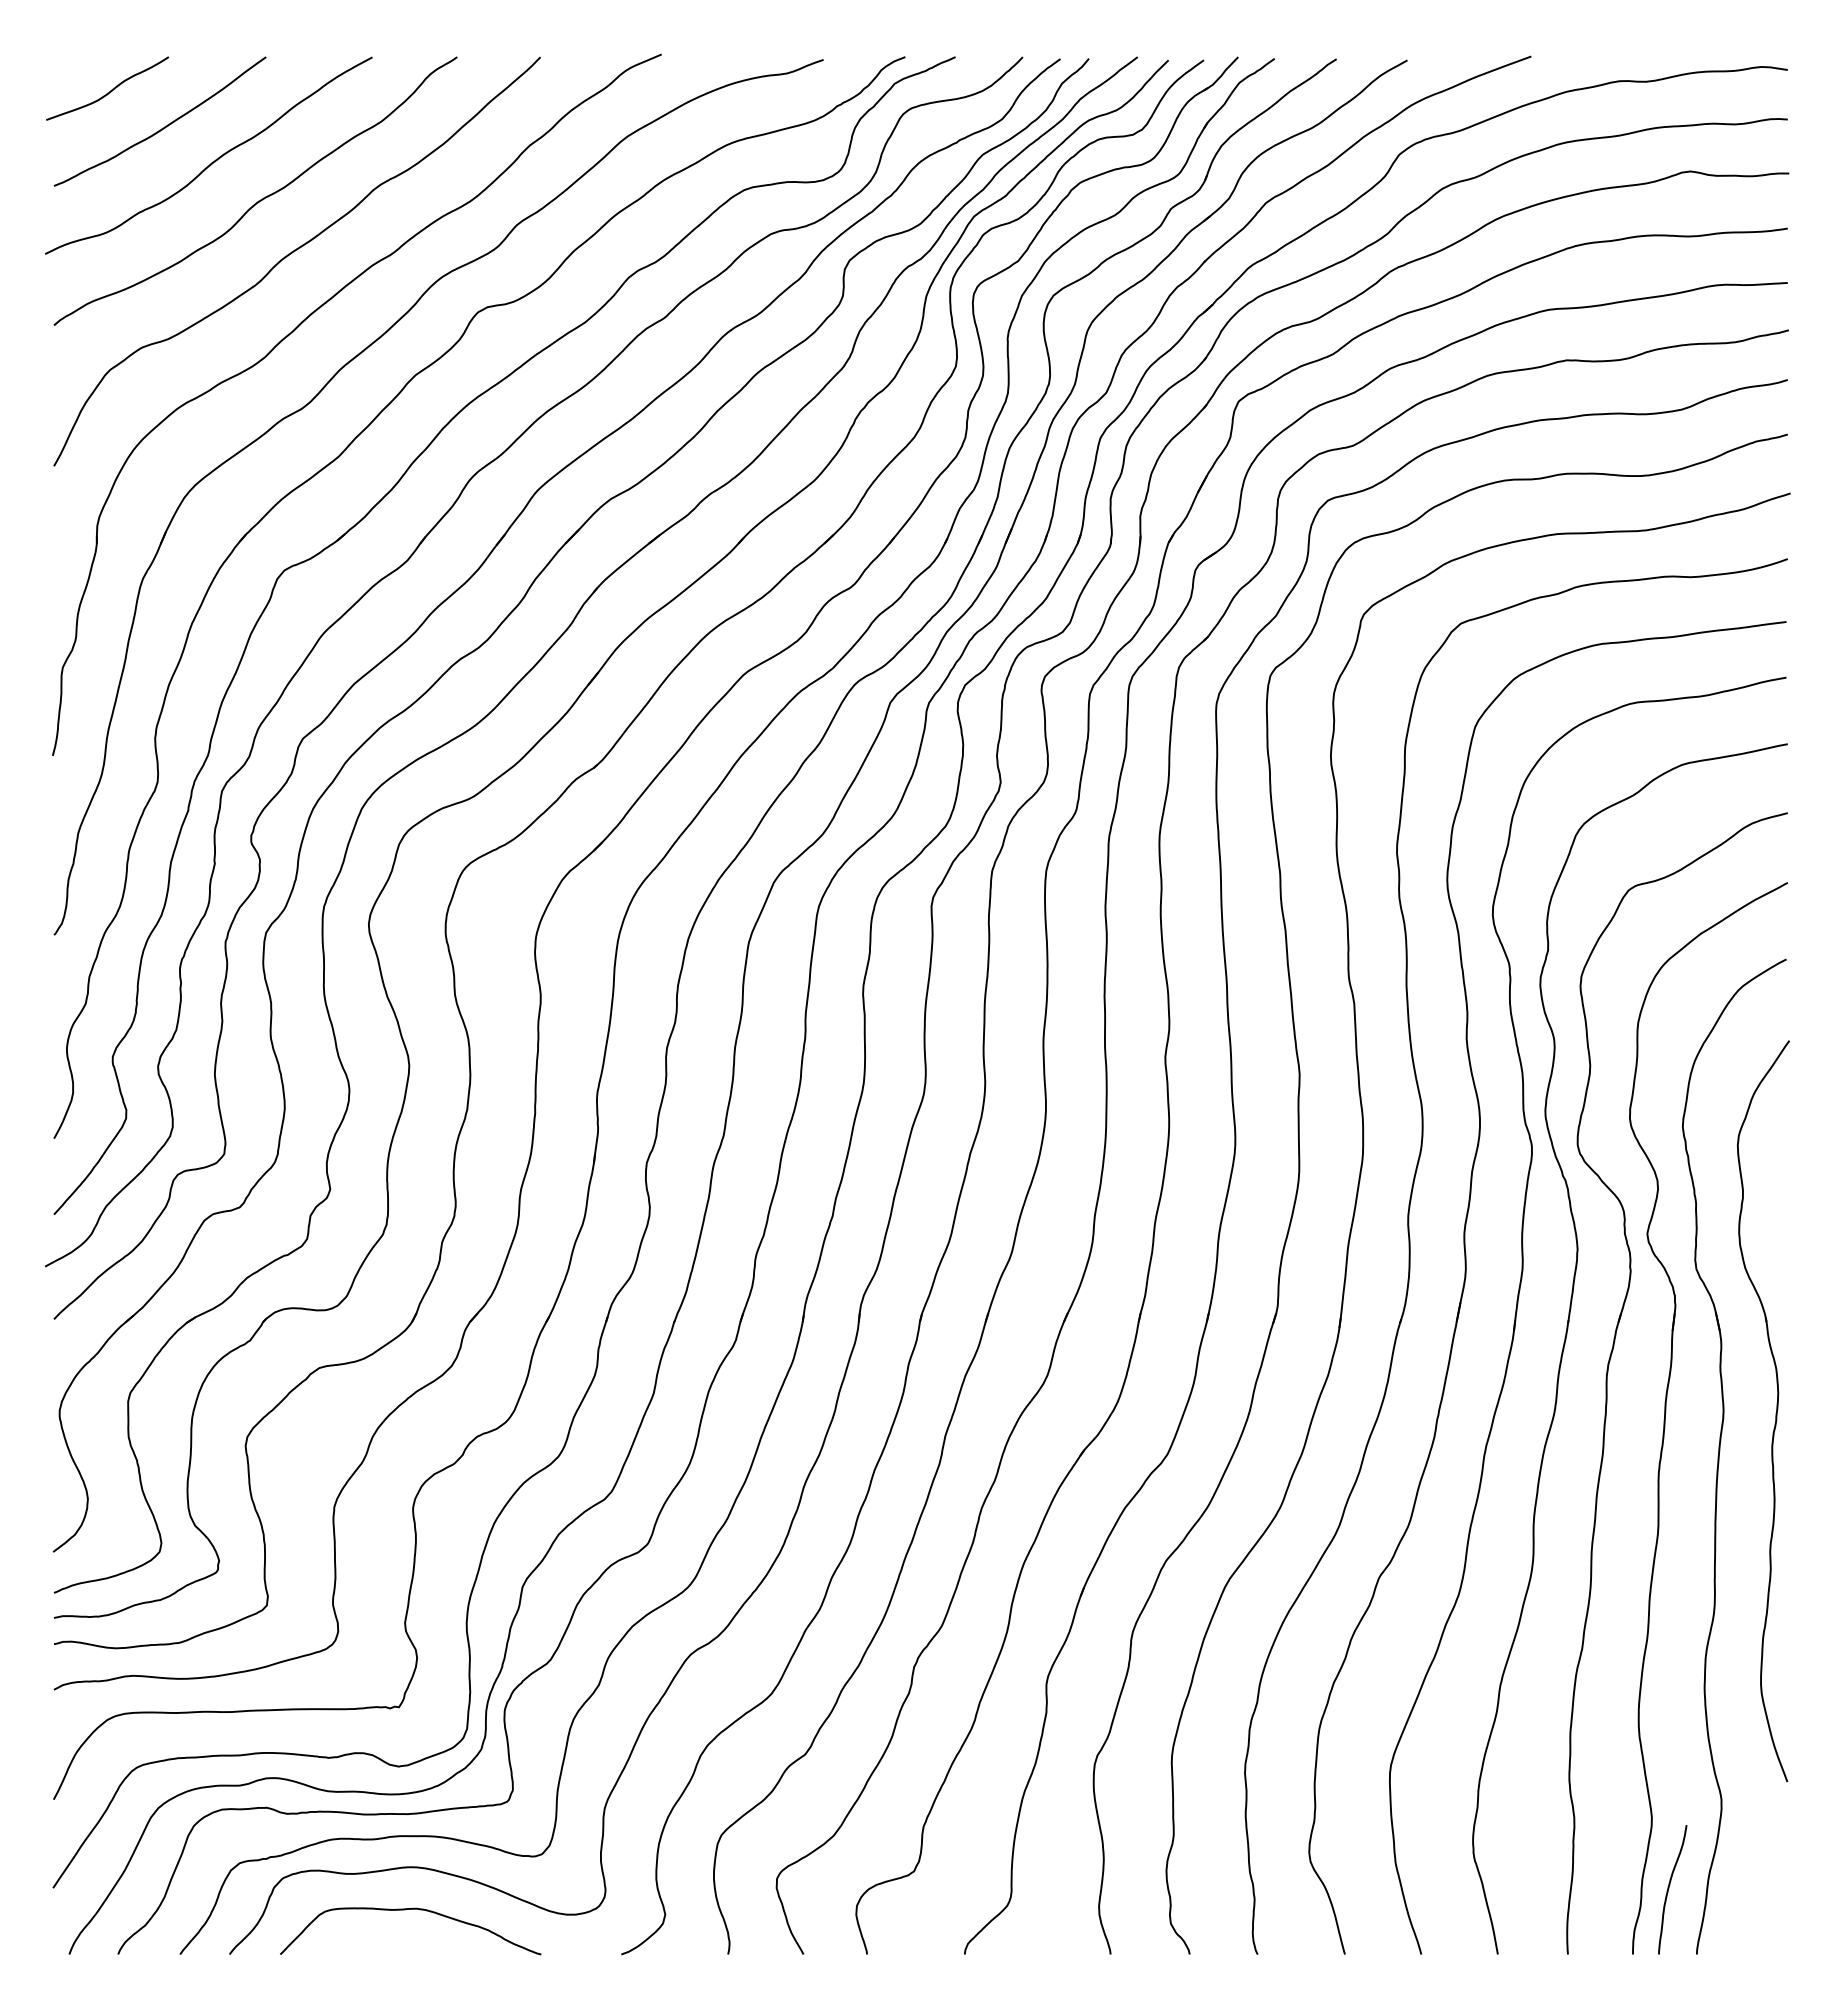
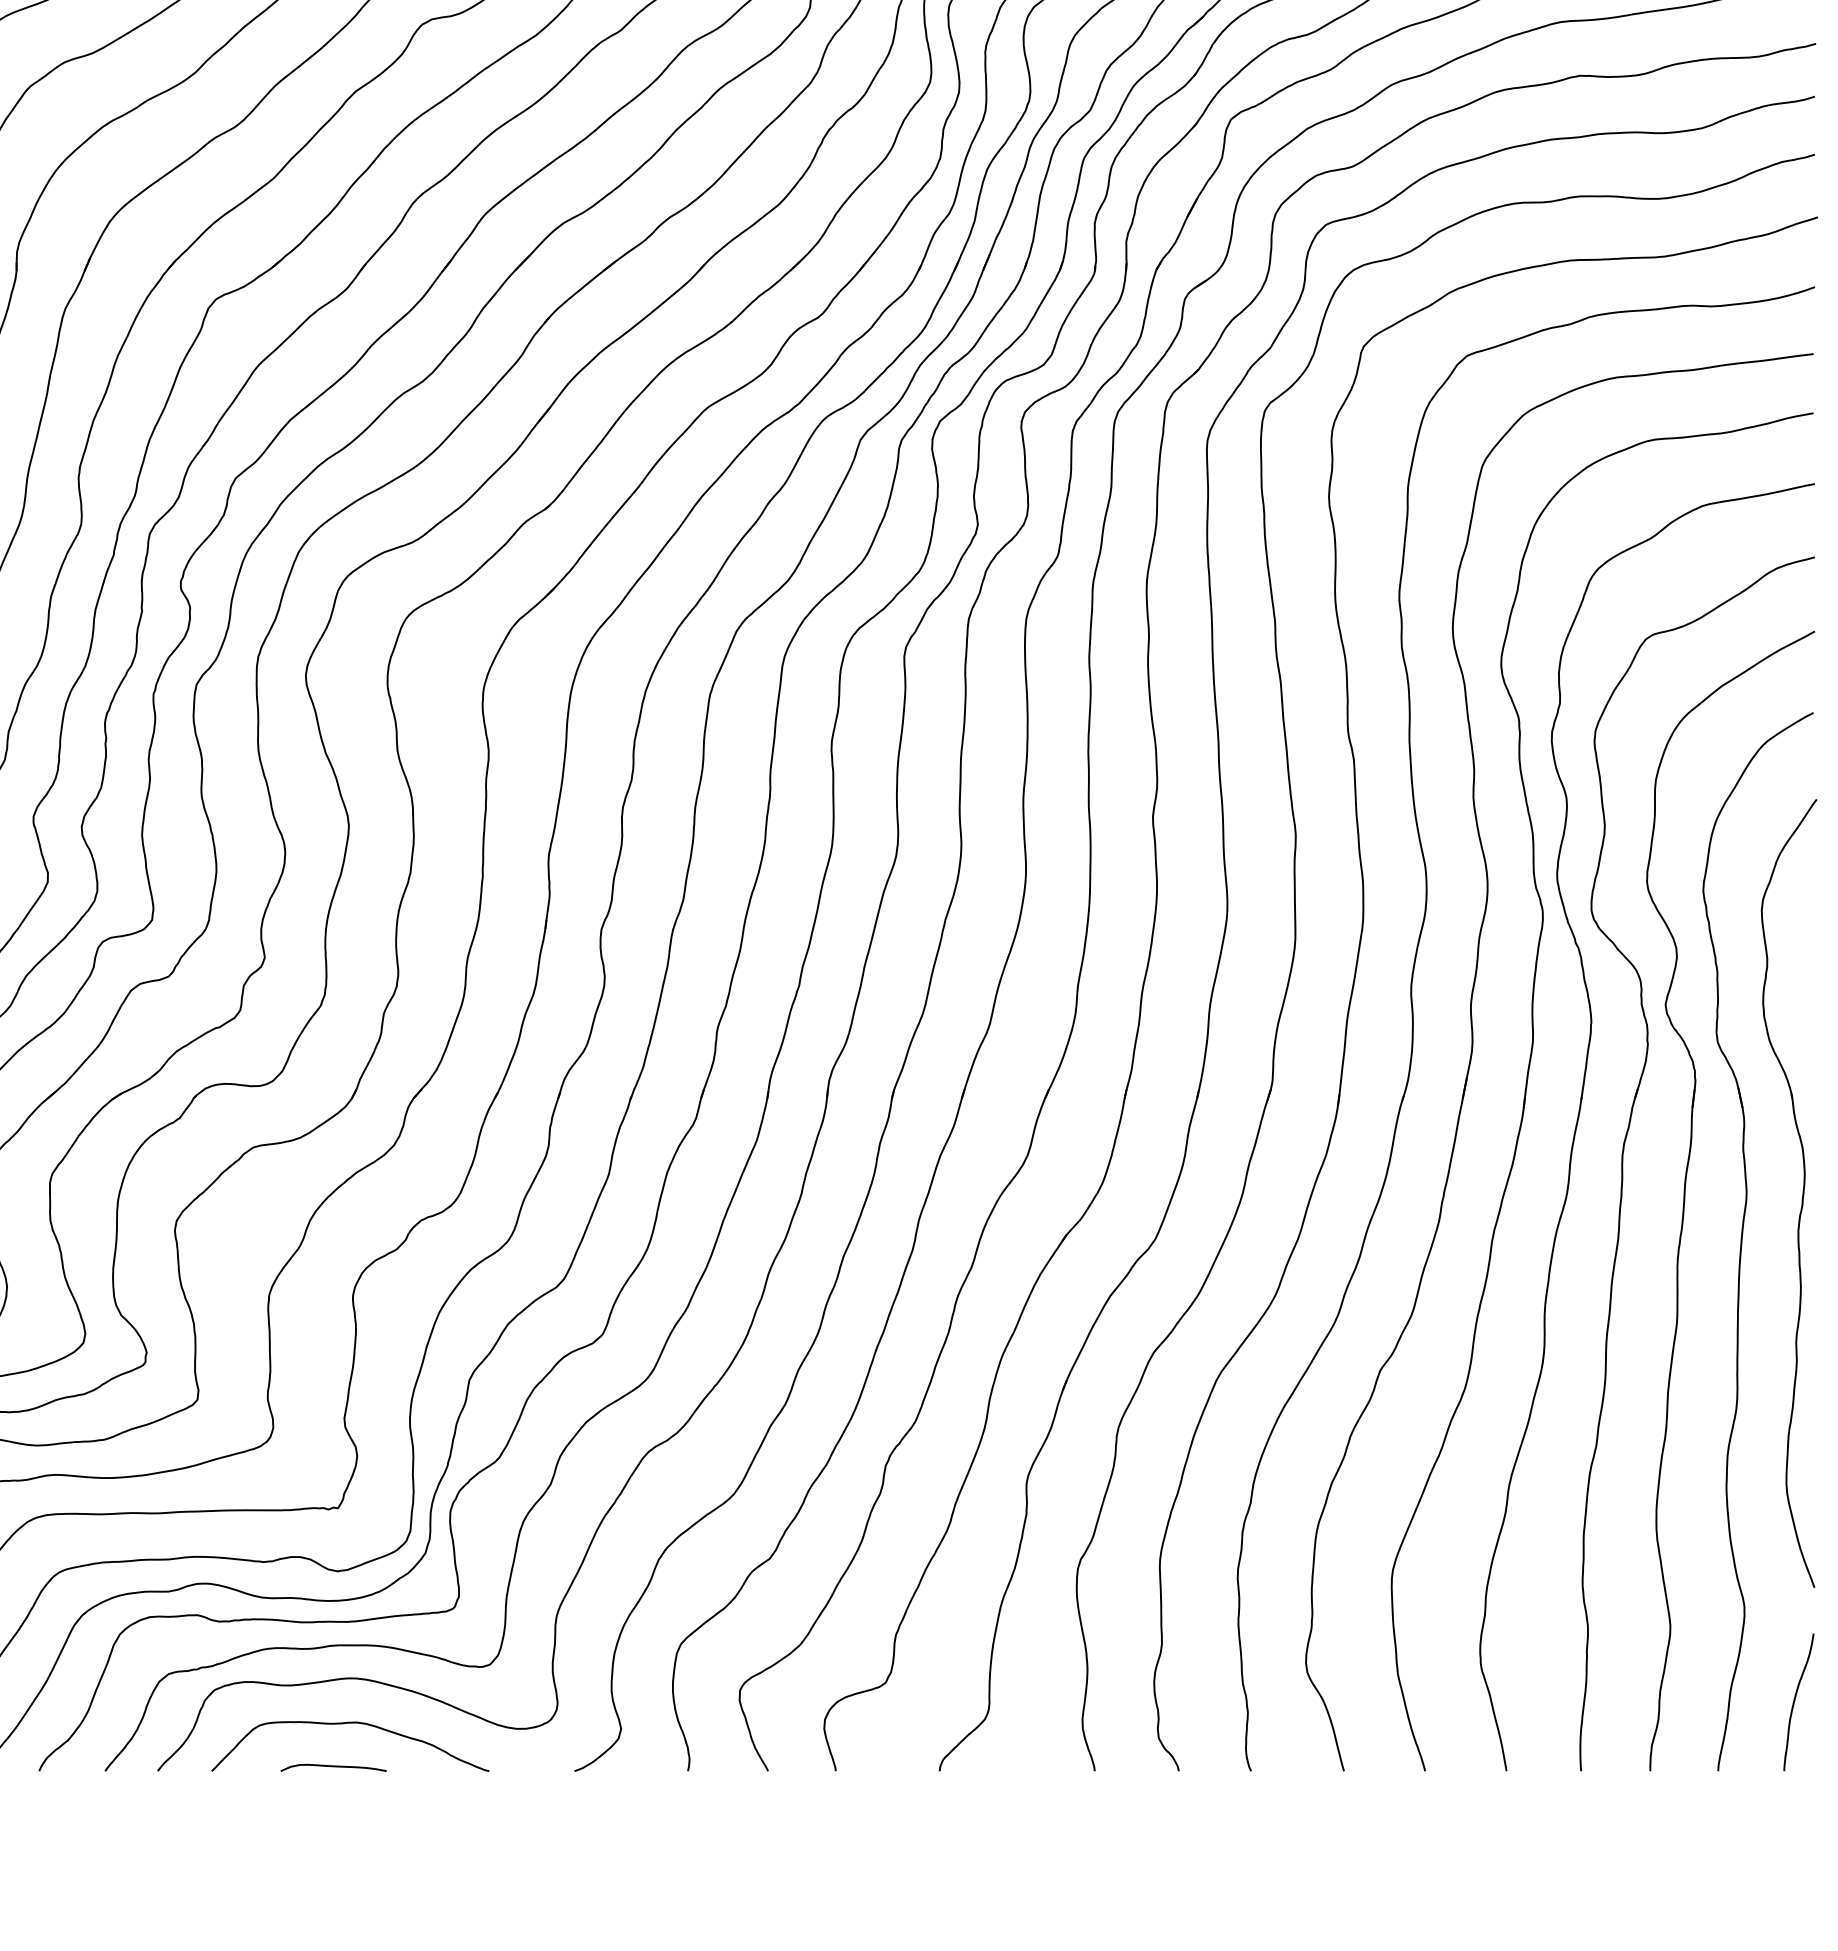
curve: (1669, 1888) -> (1795, 1701), moved
curve: (394, 1950) -> (333, 1766), added

